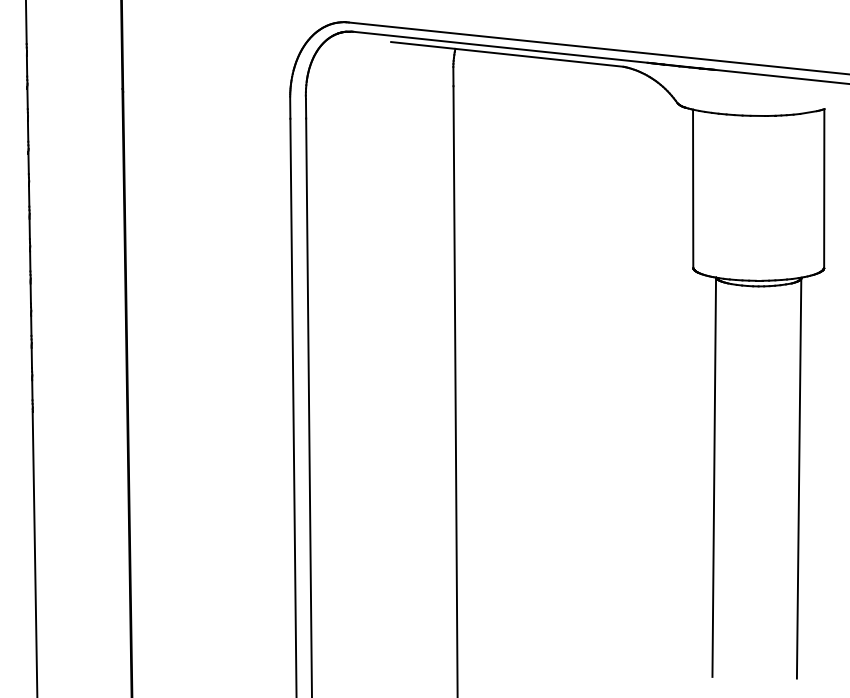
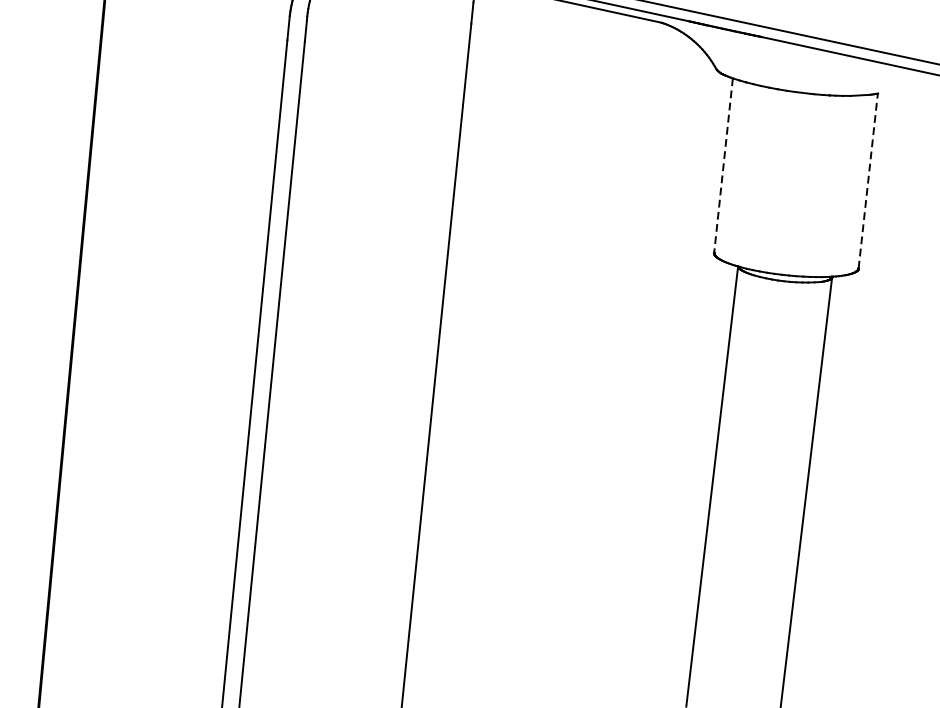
line: (824, 187) -> (868, 180), solid -> dashed
line: (693, 189) -> (723, 166), solid -> dashed

